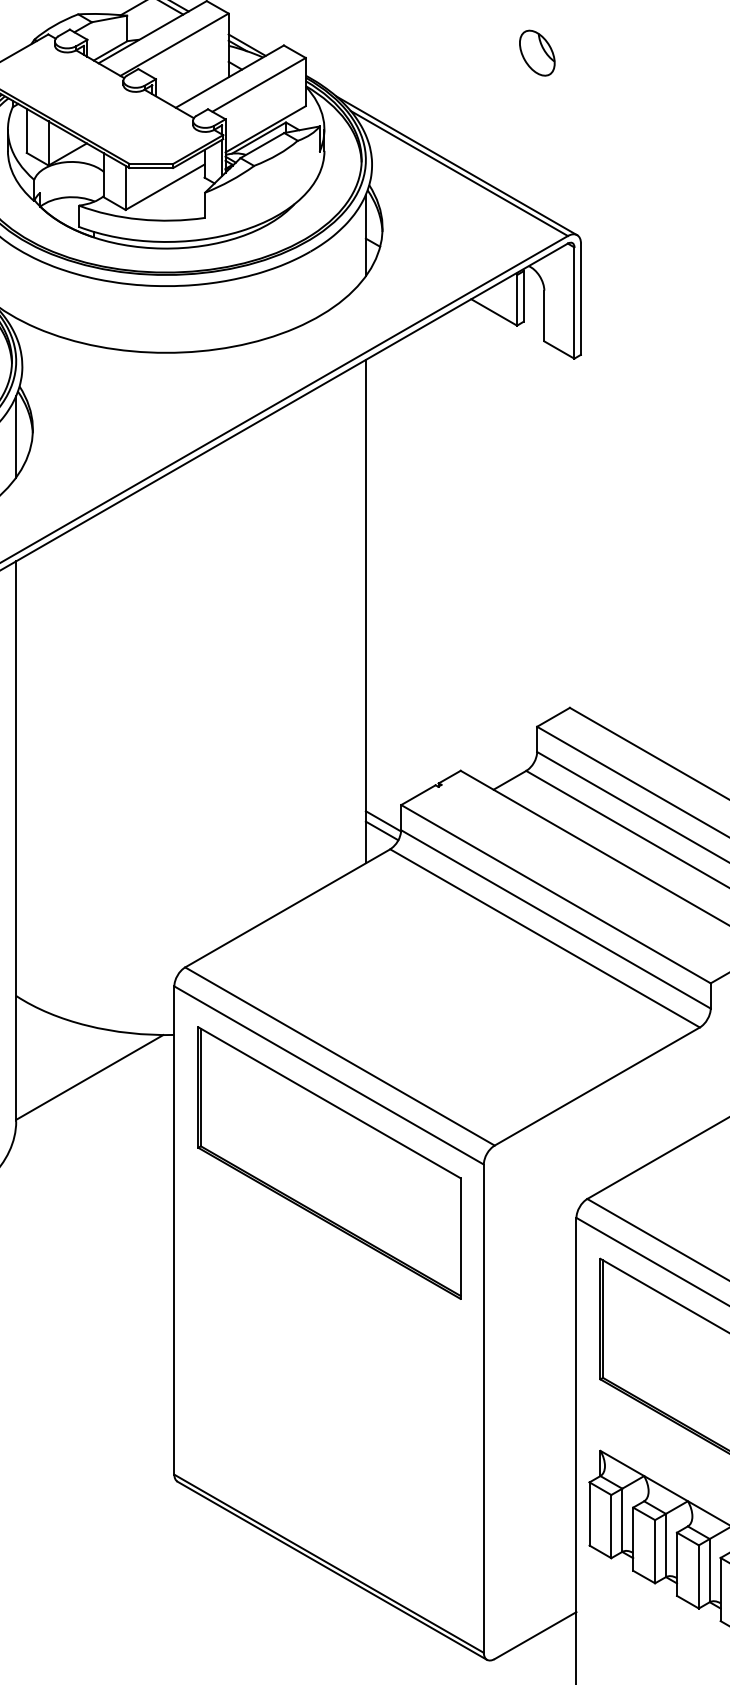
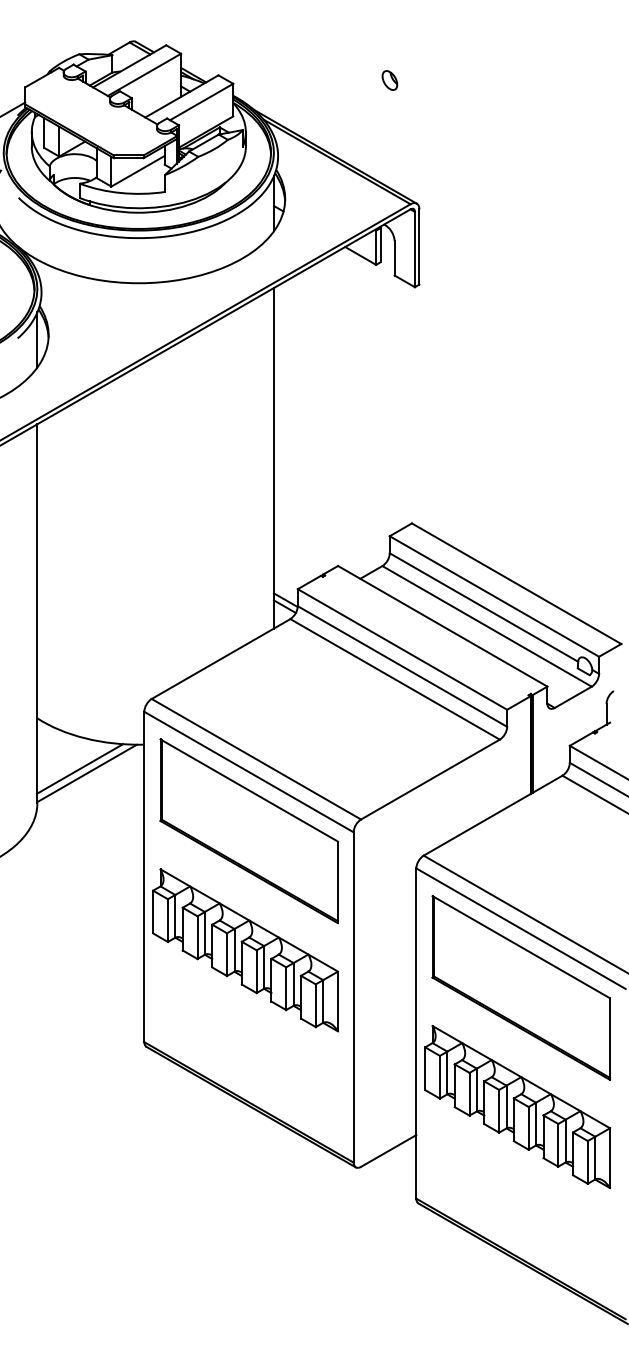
part: (536, 53) -> (389, 80), size x0.62
line: (79, 1070) -> (80, 768), added
part: (323, 1339) -> (245, 950), added

